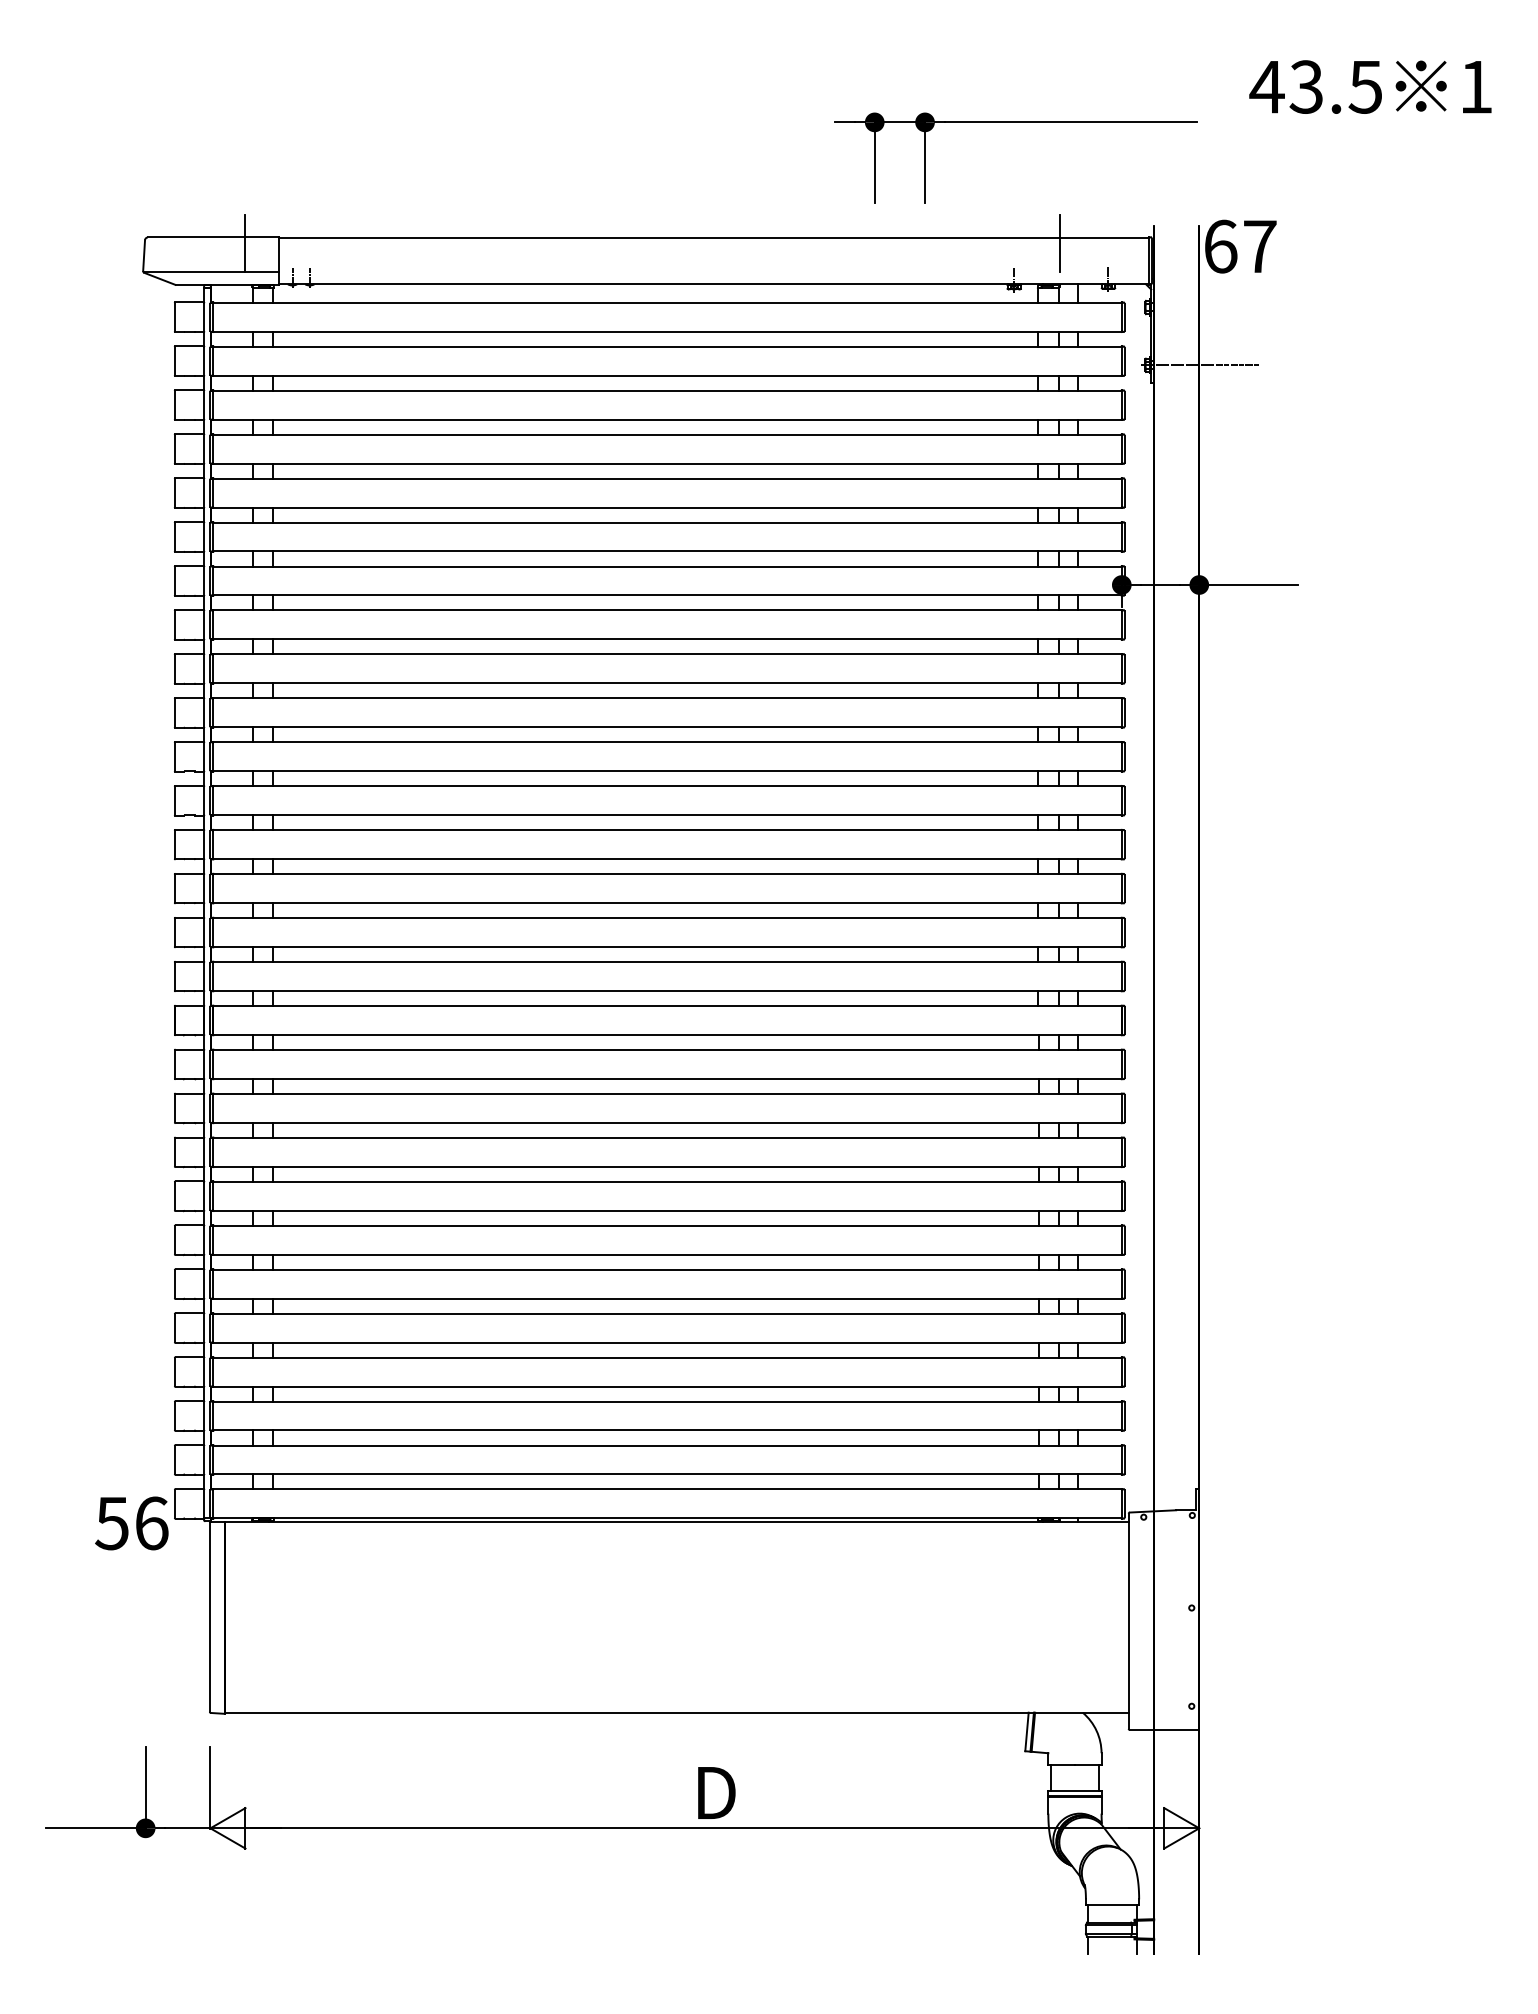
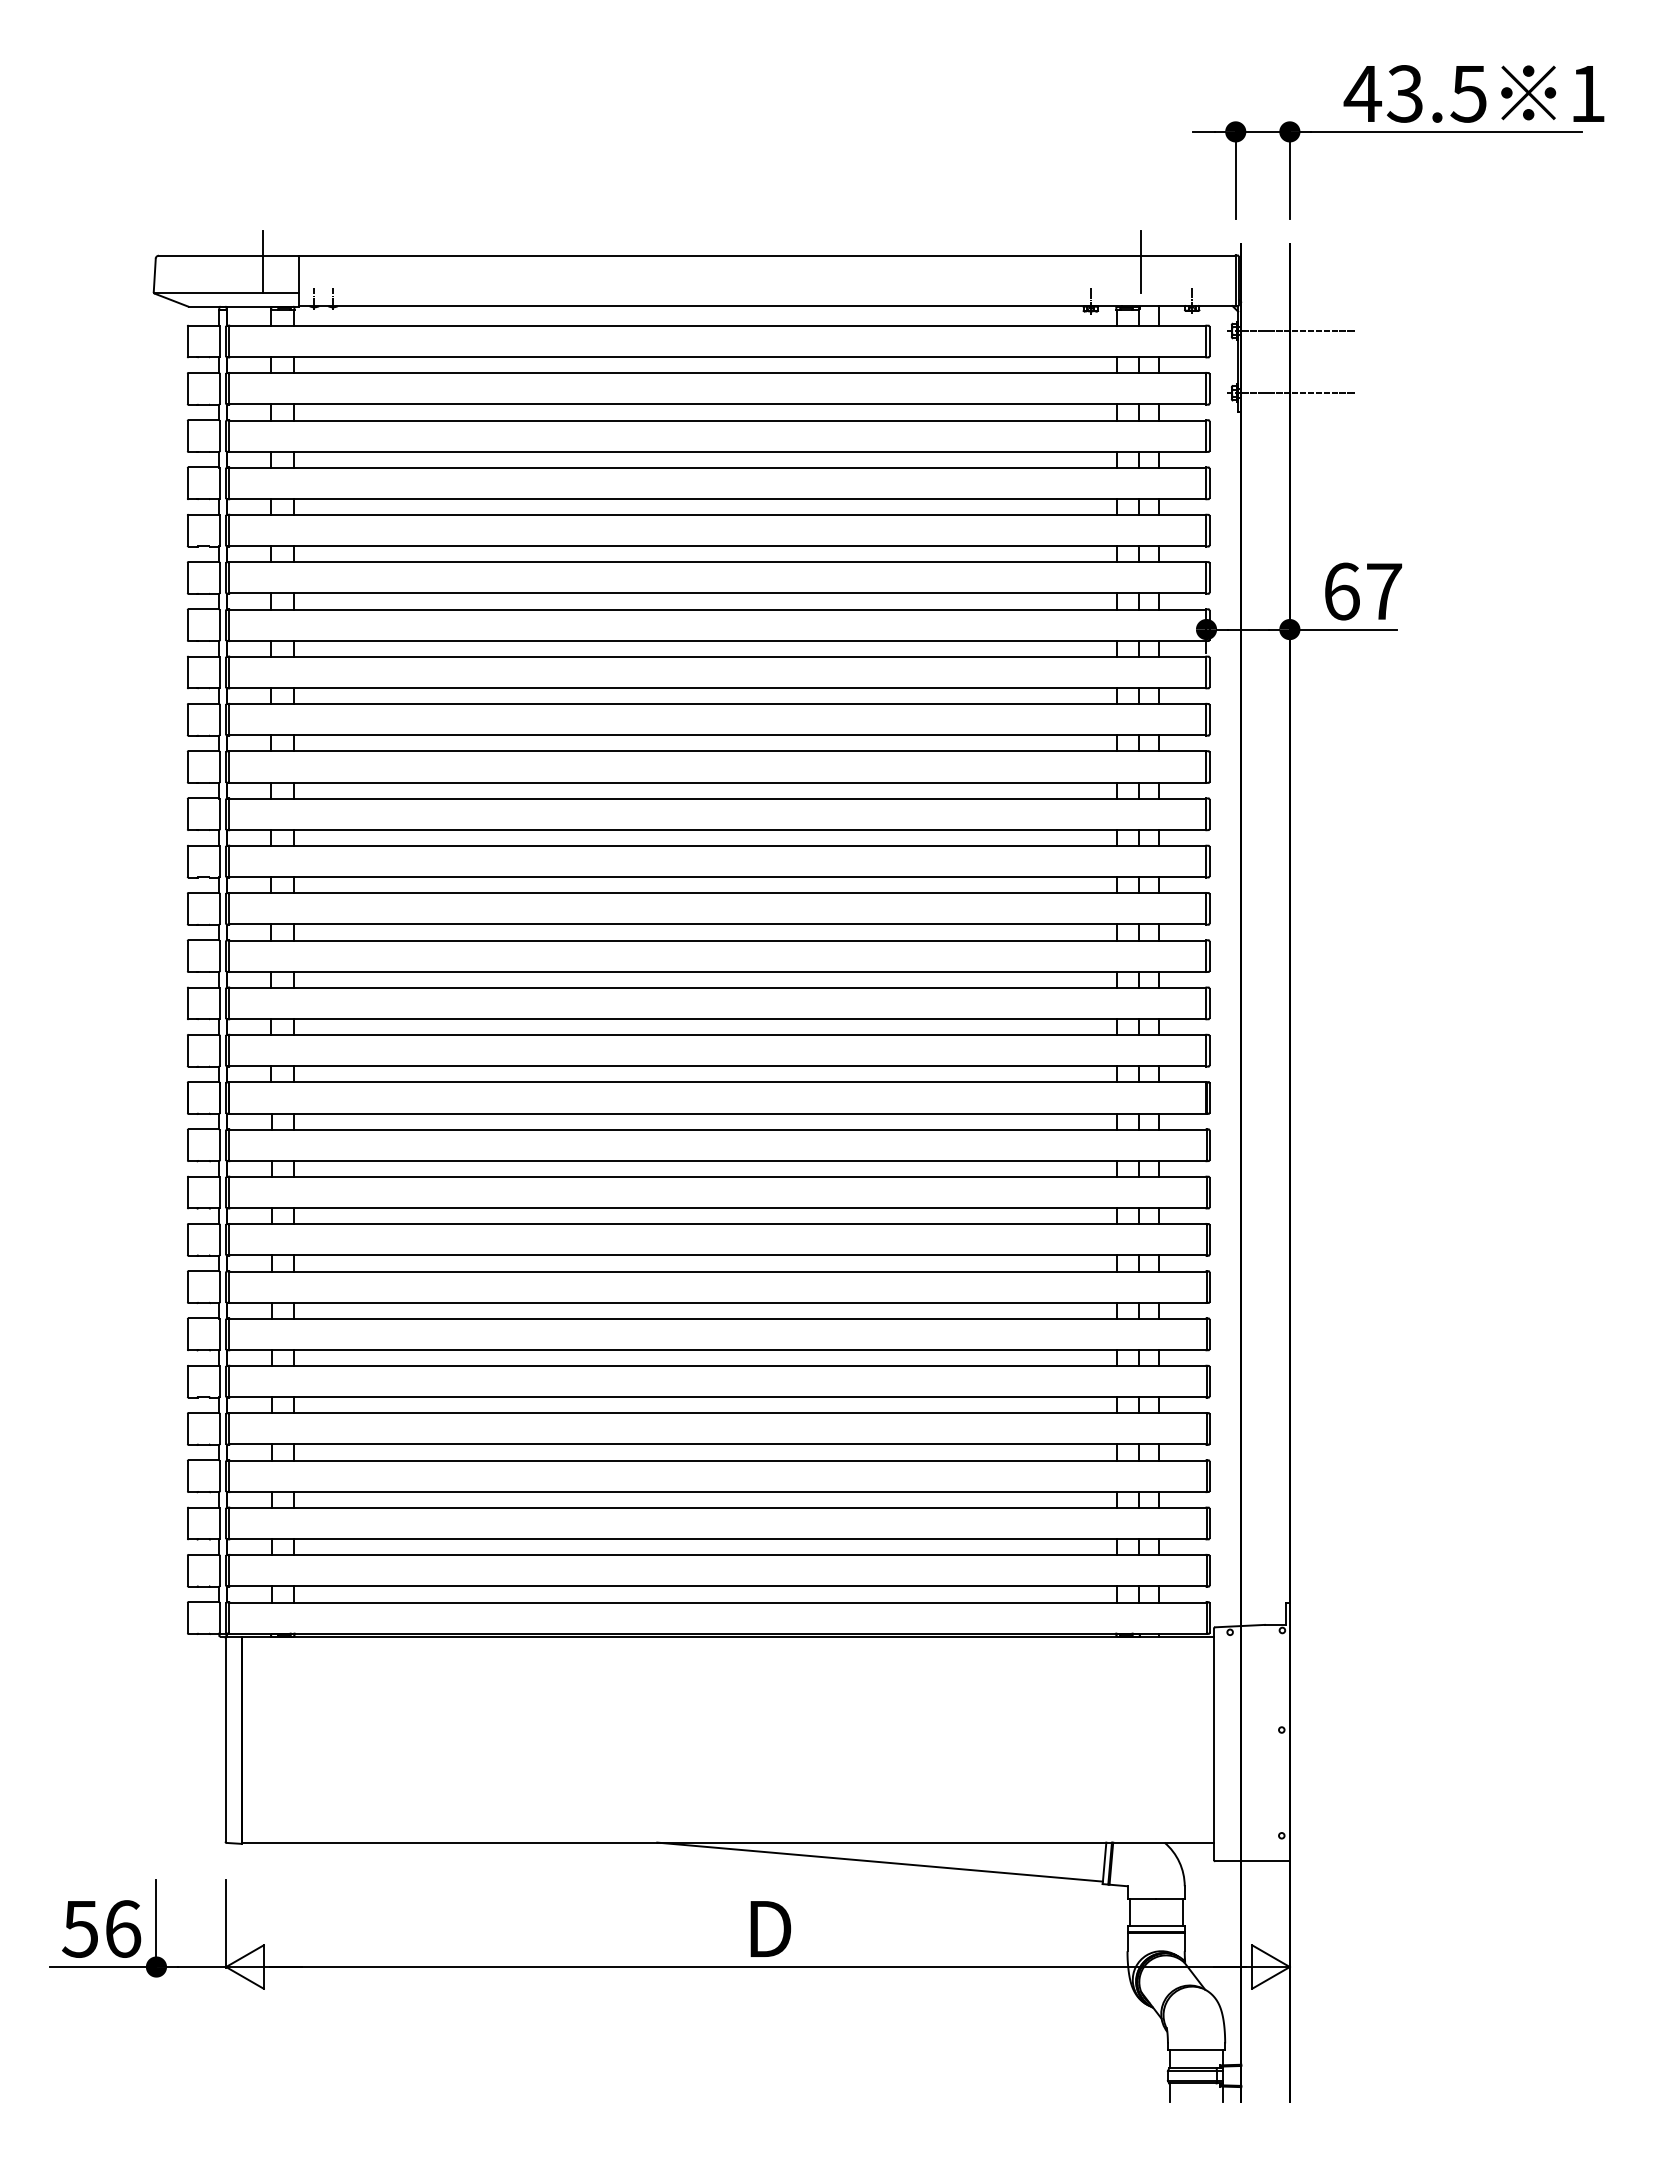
part: (1015, 122) -> (1387, 132), moved
text: (1240, 246) -> (1363, 591), moved
line: (1199, 307) -> (1290, 330), added
text: (131, 1522) -> (101, 1928), moved
line: (817, 1730) -> (879, 1861), added

